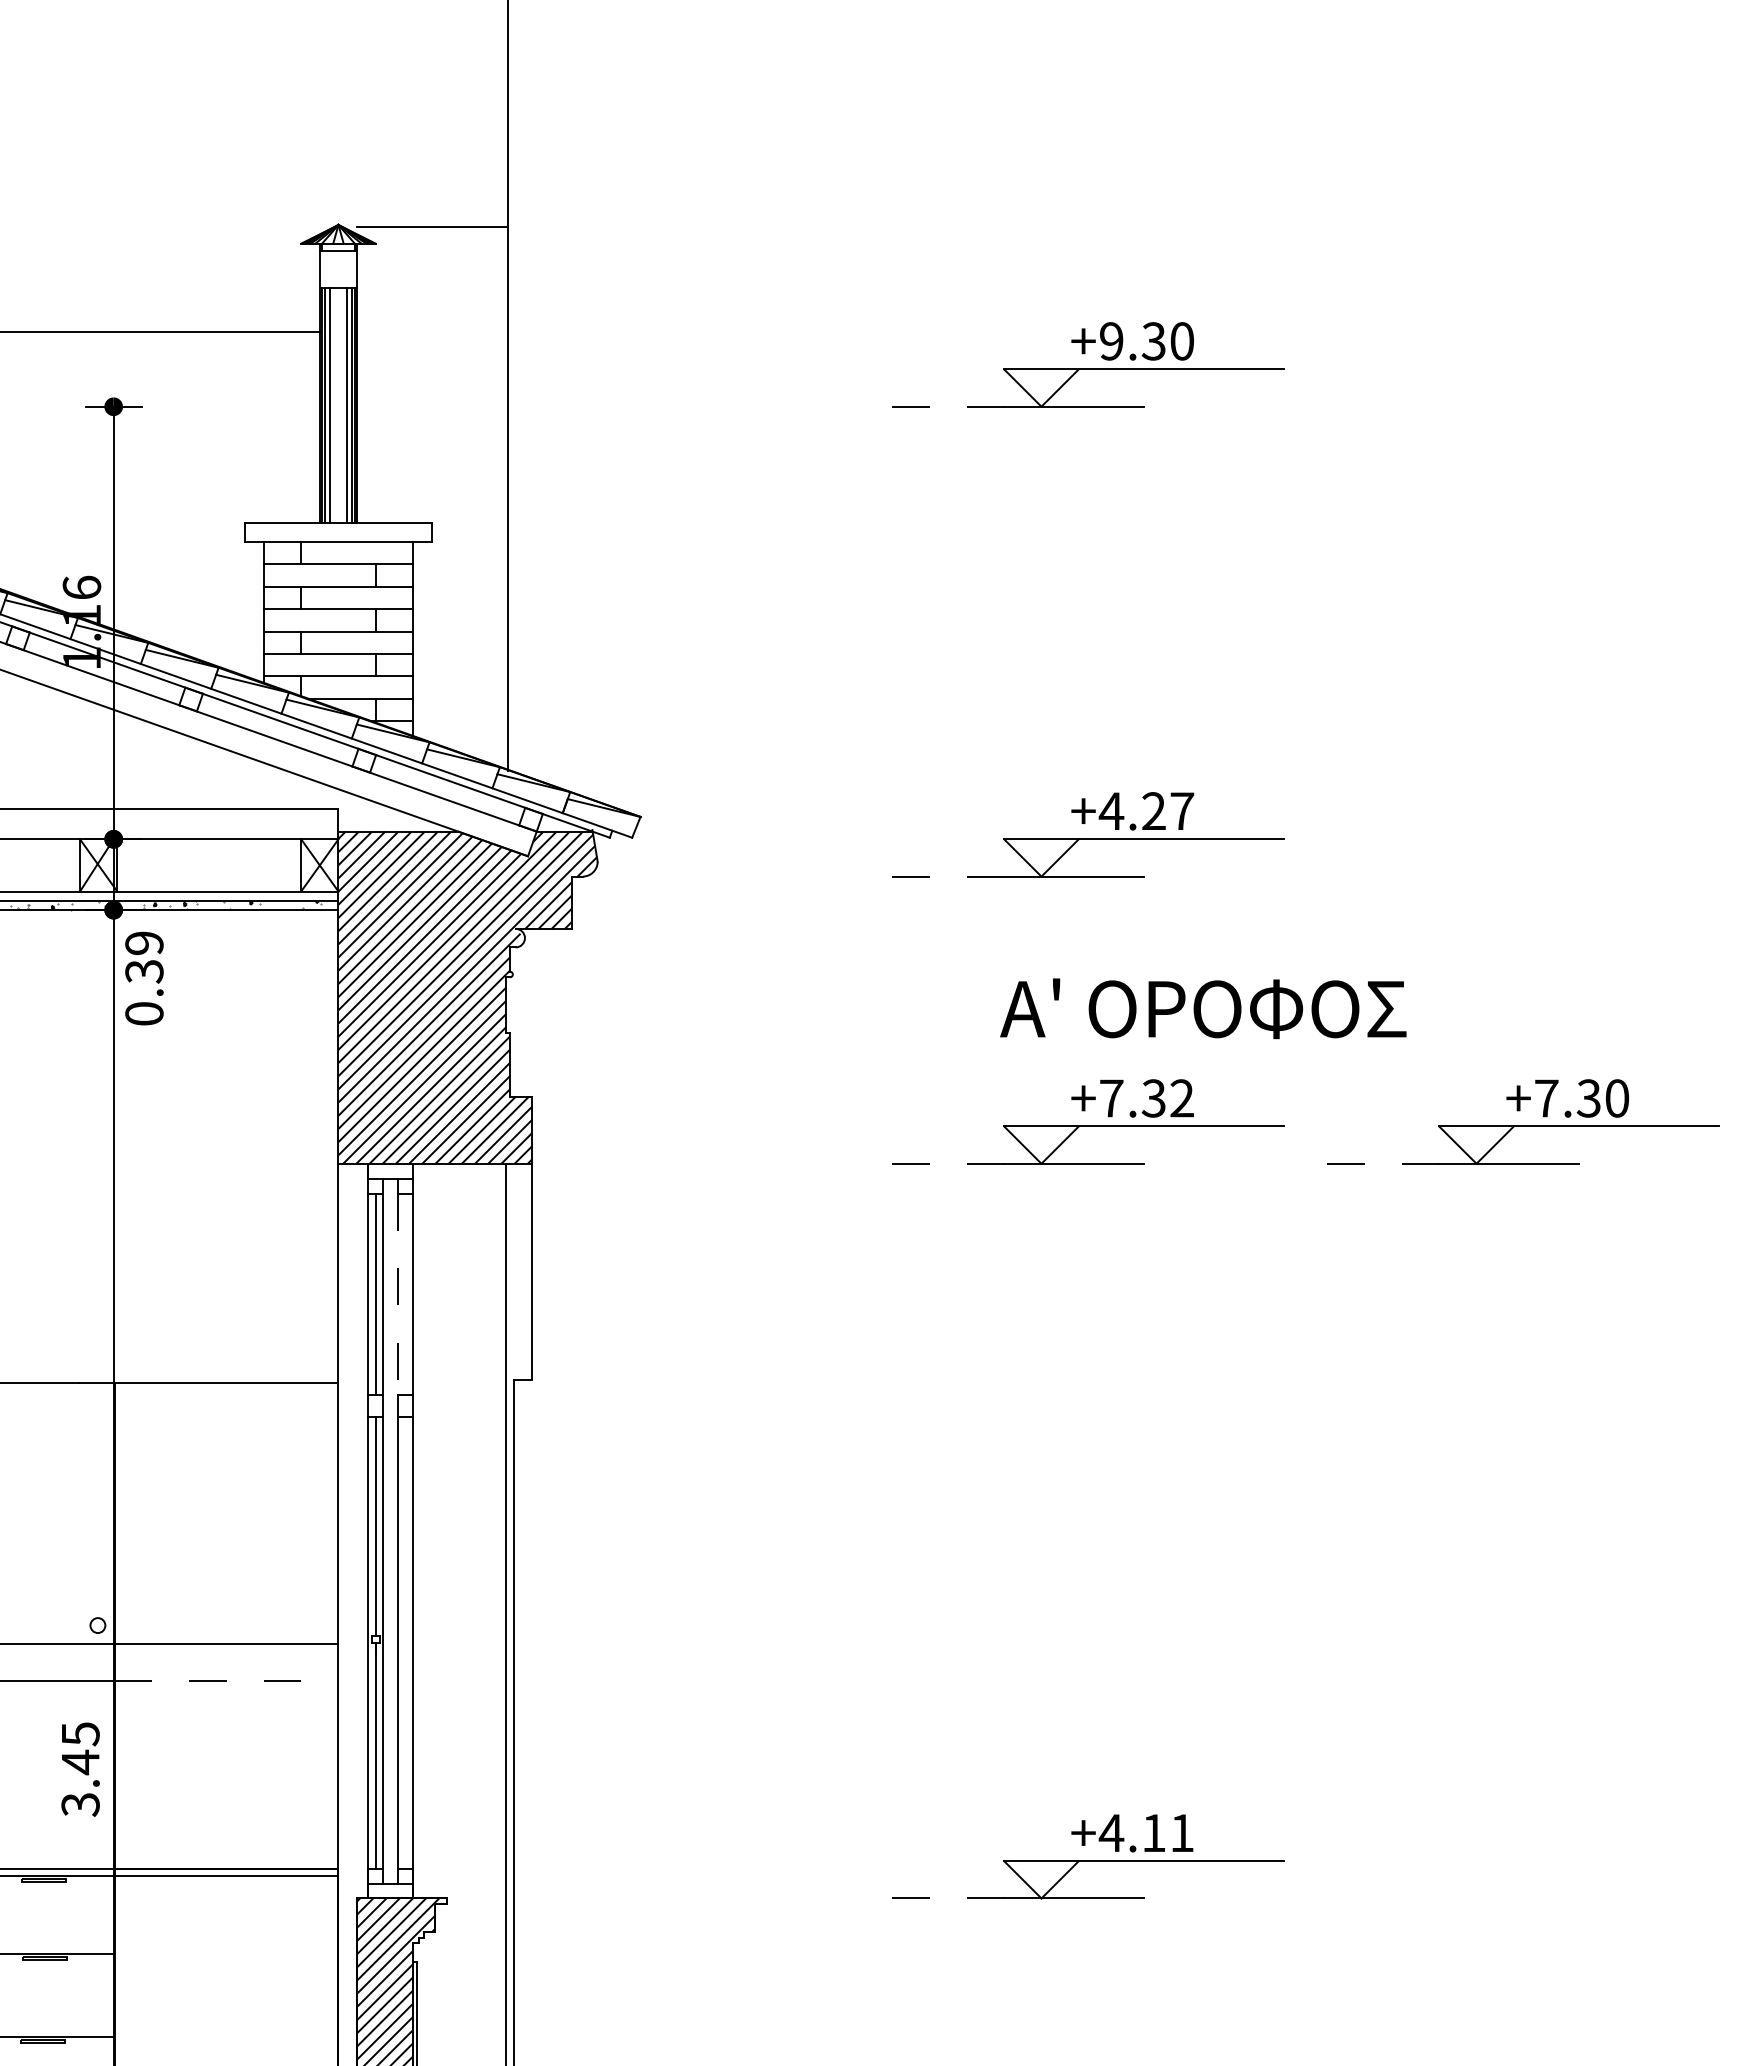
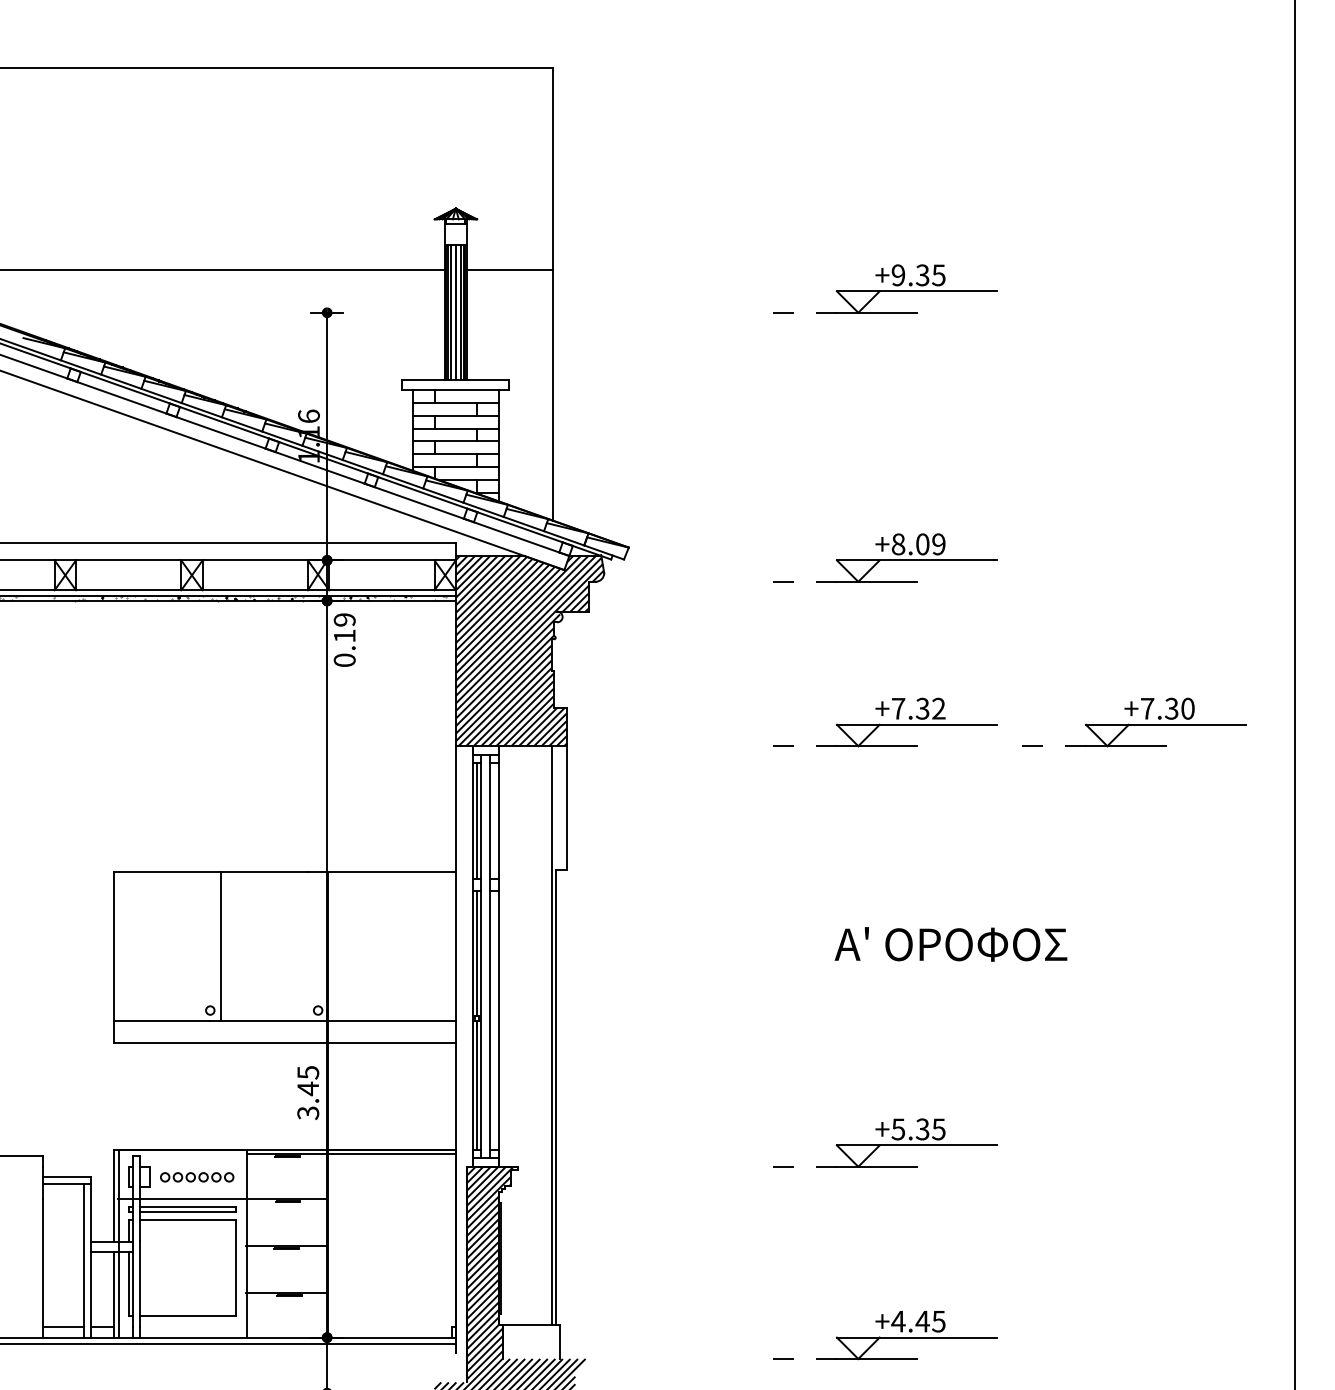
line: (432, 228) -> (509, 270), moved
text: (1181, 341) -> (938, 275), +9.30 -> +9.35
line: (337, 406) -> (455, 312), added
text: (1146, 811) -> (918, 544), +4.27 -> +8.09
text: (143, 970) -> (344, 635), 0.39 -> 0.19
text: (1202, 1008) -> (950, 944), moved
line: (398, 1293) -> (490, 820), dashed -> solid
line: (227, 1681) -> (392, 1042), dashed -> solid
text: (1146, 1833) -> (918, 1129), +4.11 -> +5.35

